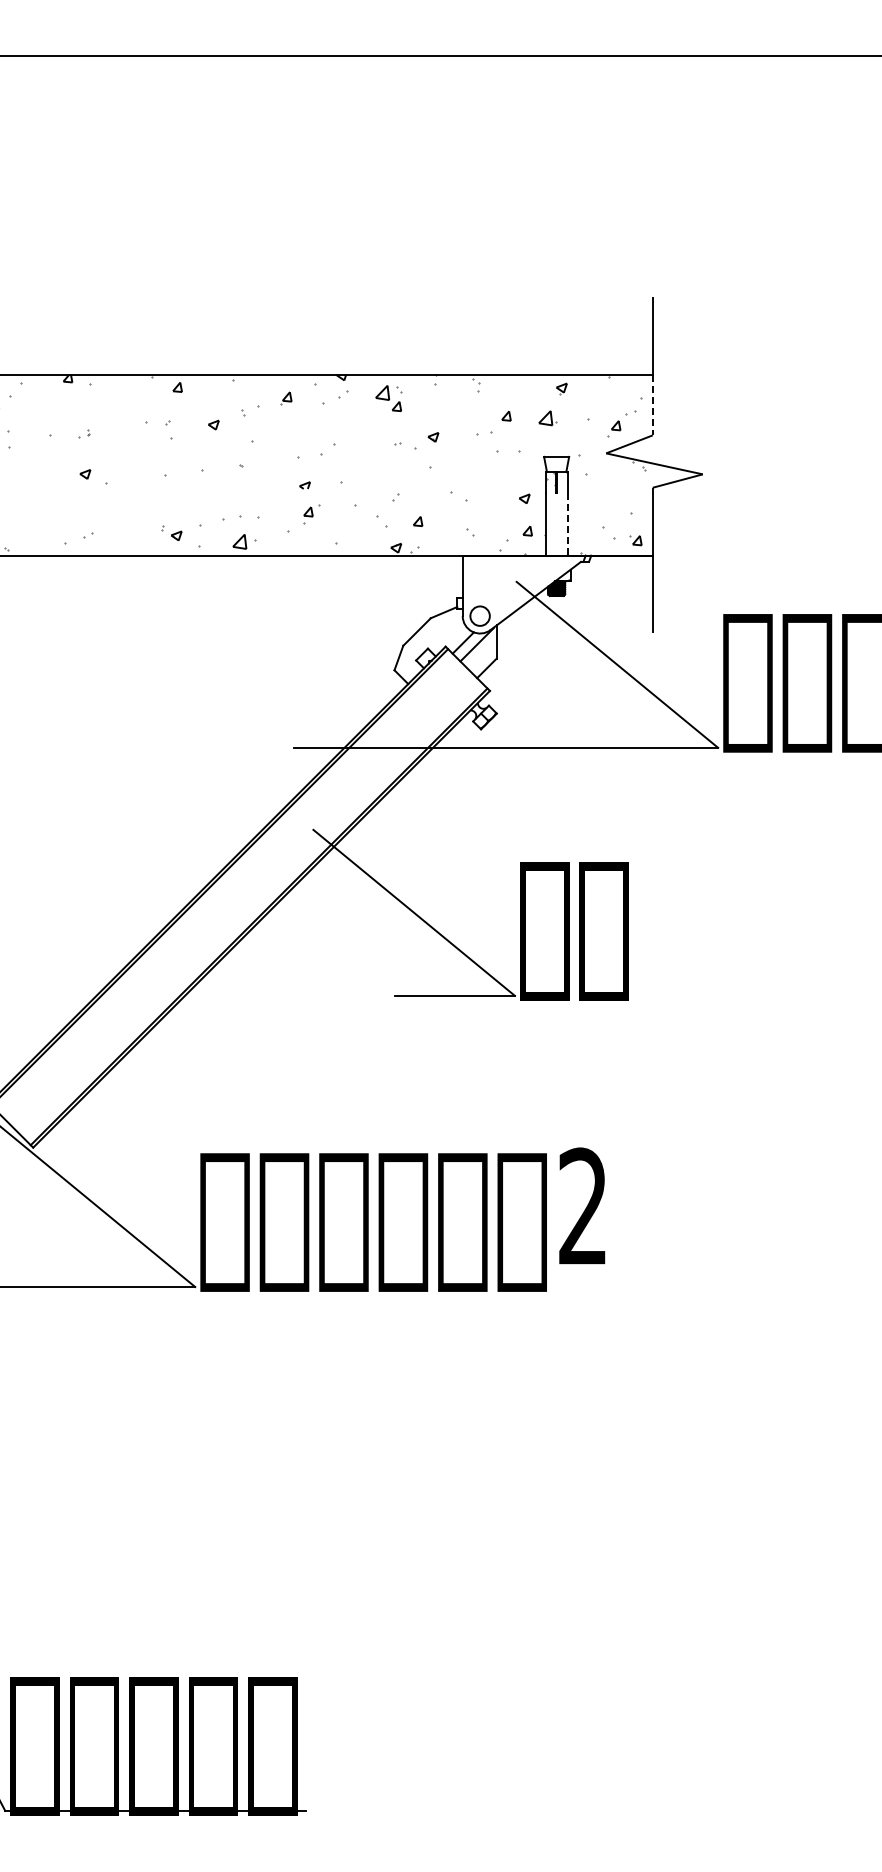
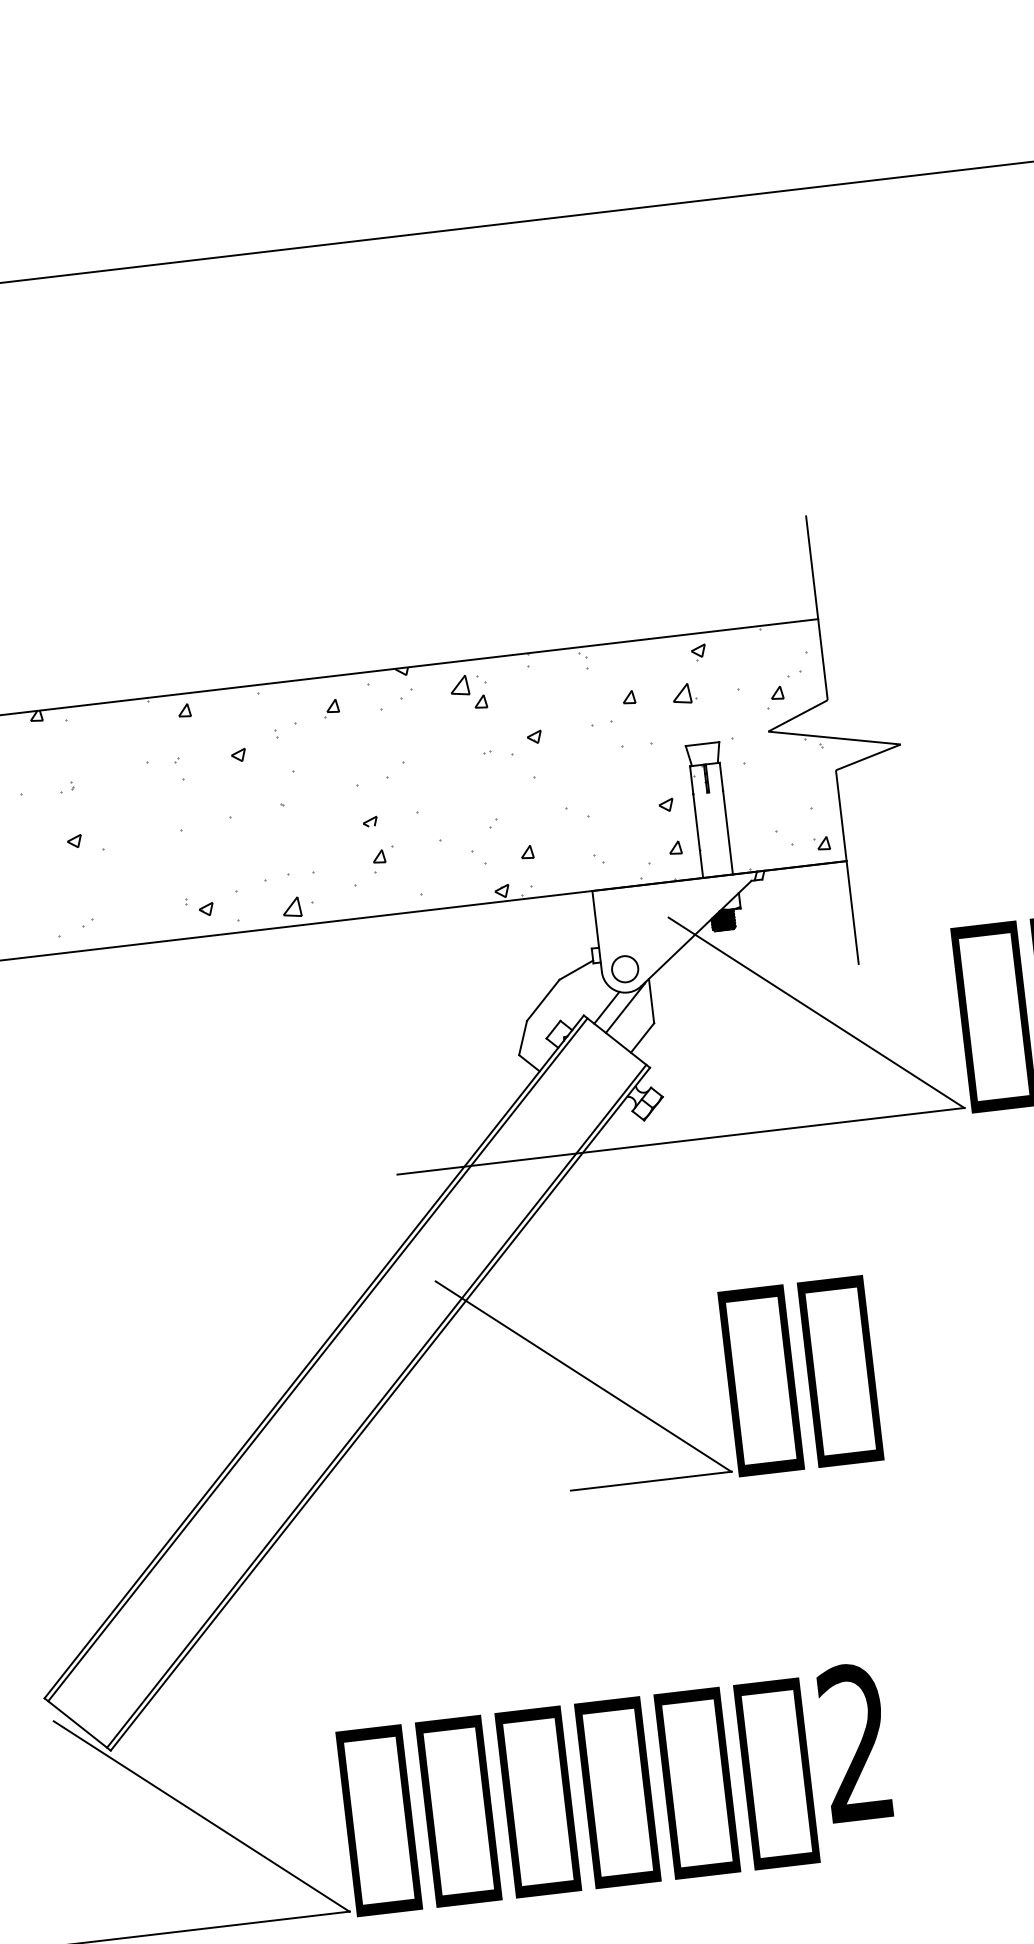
line: (652, 405) -> (822, 660), dashed -> solid
line: (567, 524) -> (727, 832), dashed -> solid

